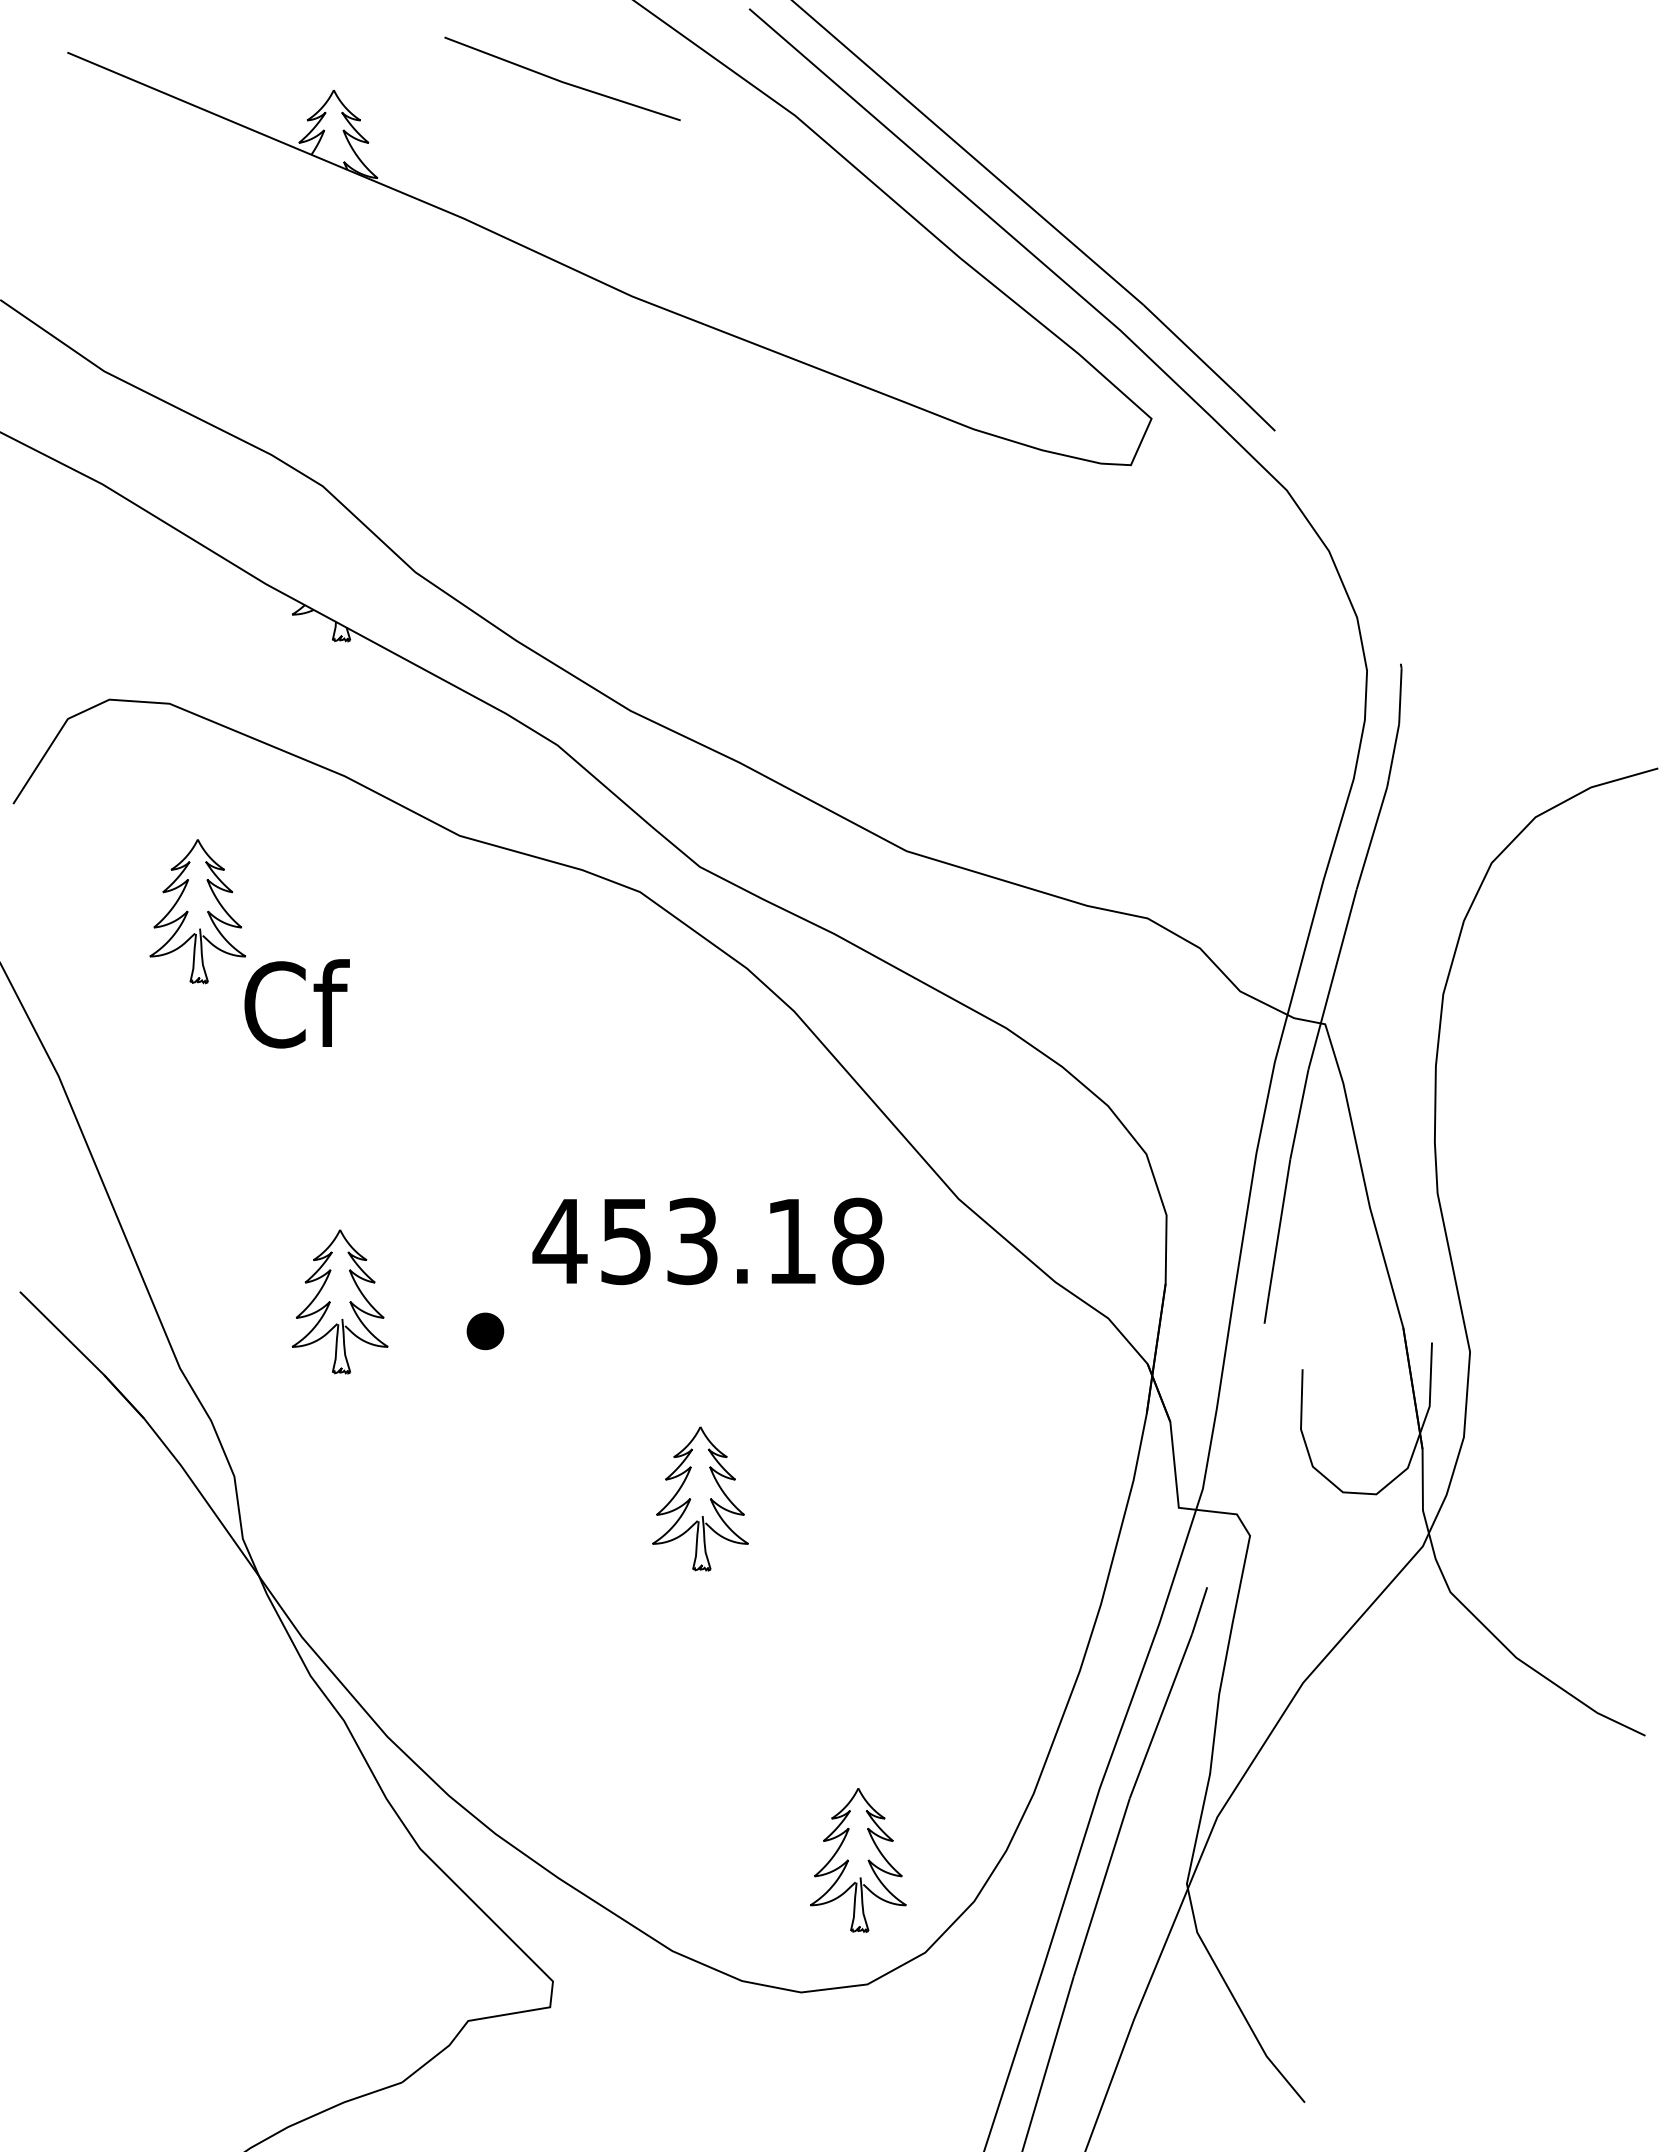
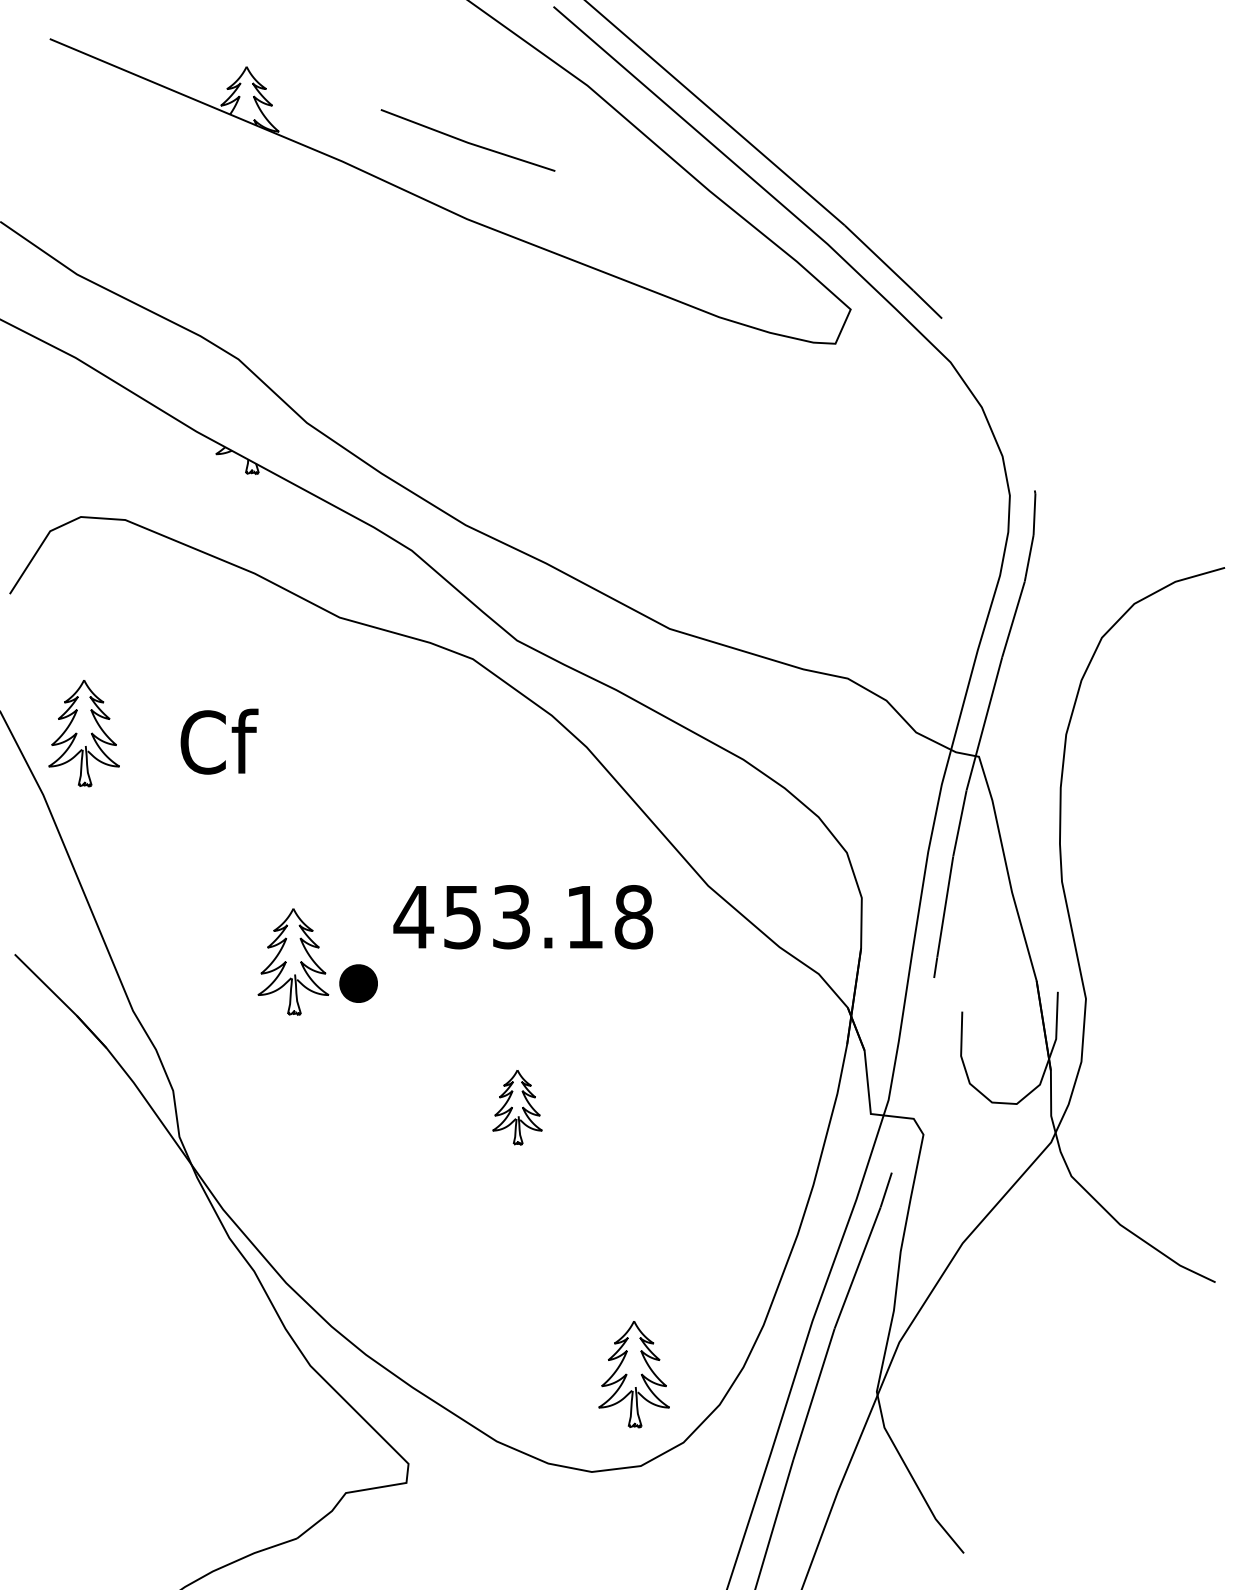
line: (561, 80) -> (467, 141), moved
part: (197, 911) -> (83, 733), moved
part: (339, 1301) -> (292, 961), moved
part: (485, 1331) -> (358, 983), size x1.4
part: (700, 1498) -> (517, 1107), size x0.7

